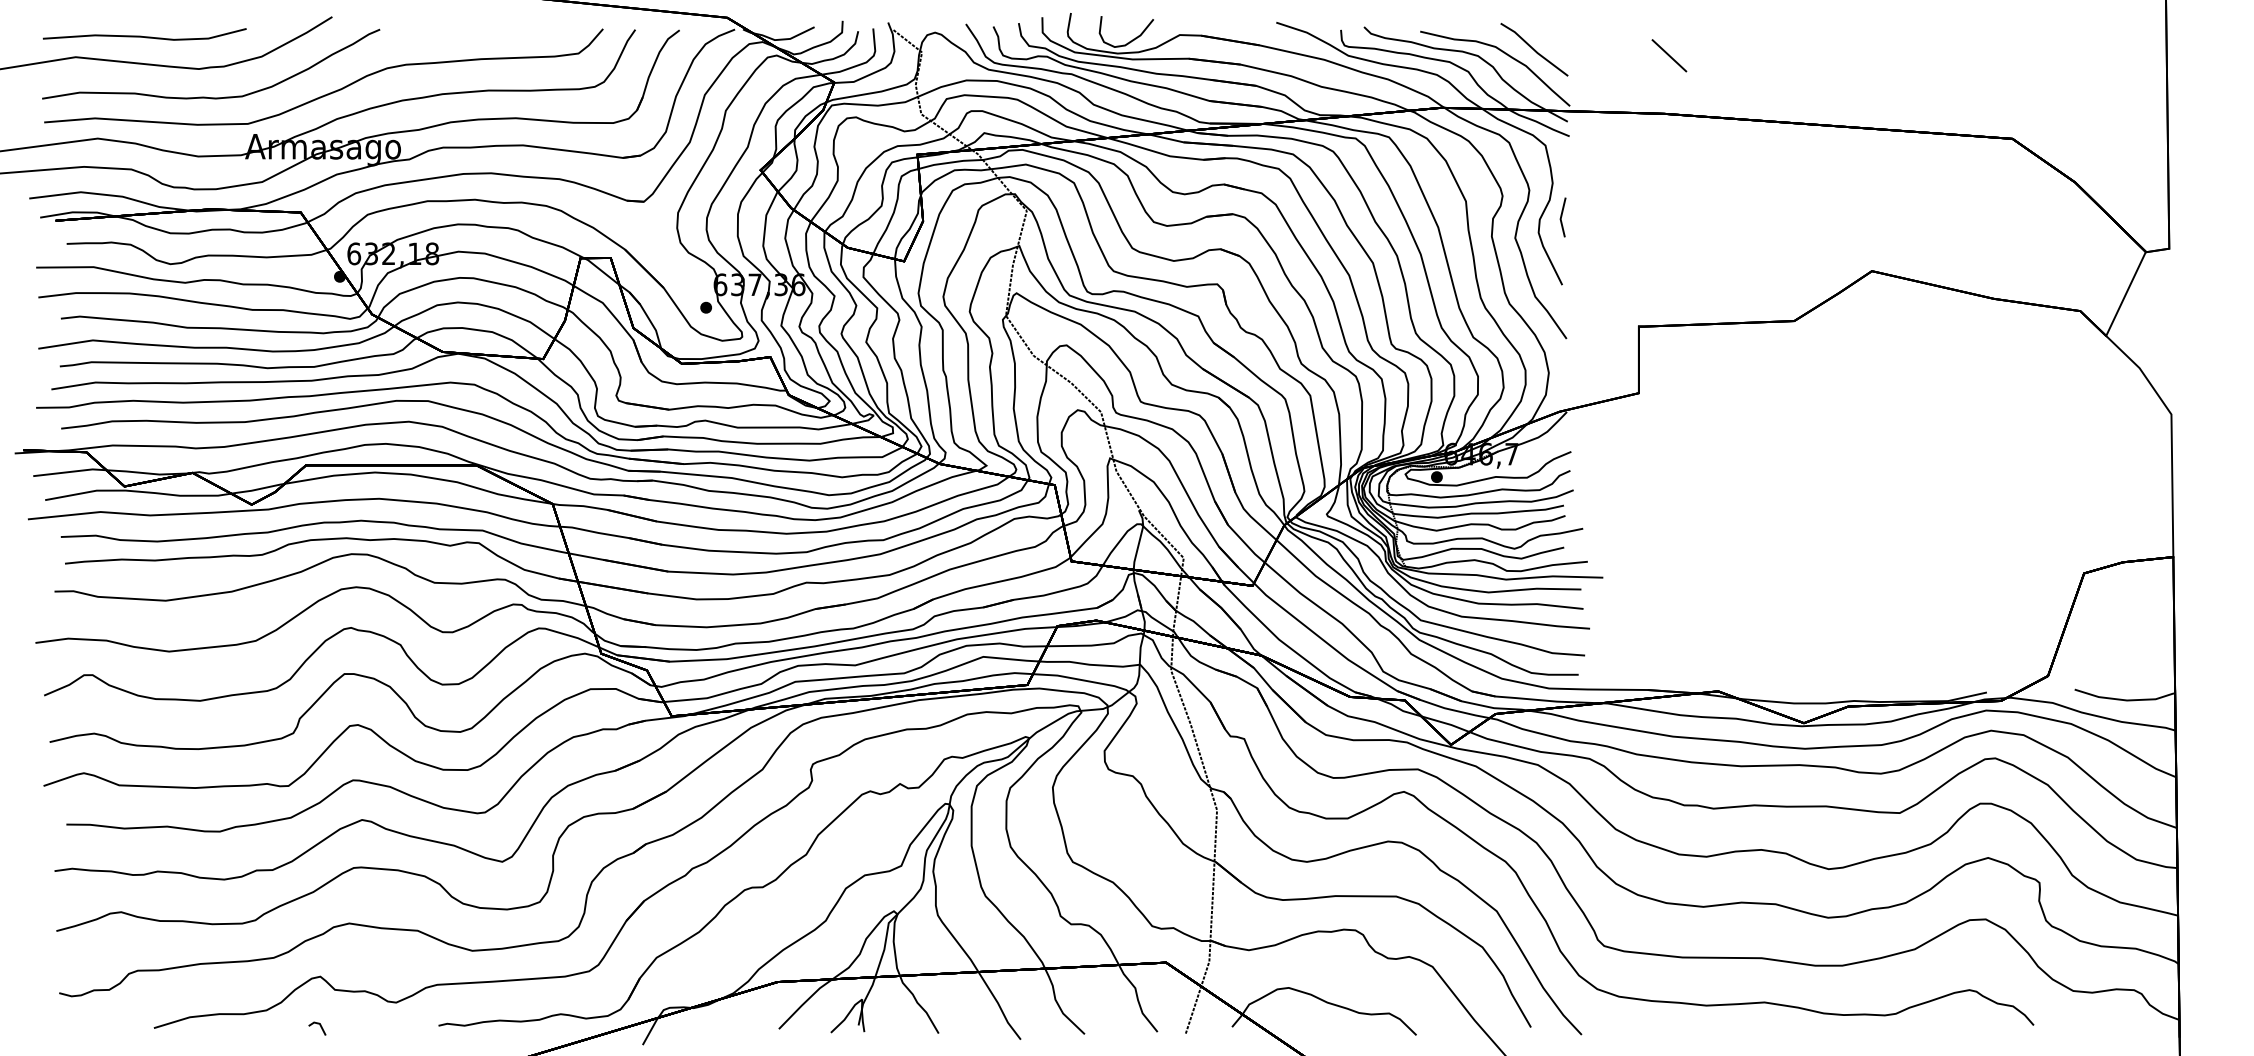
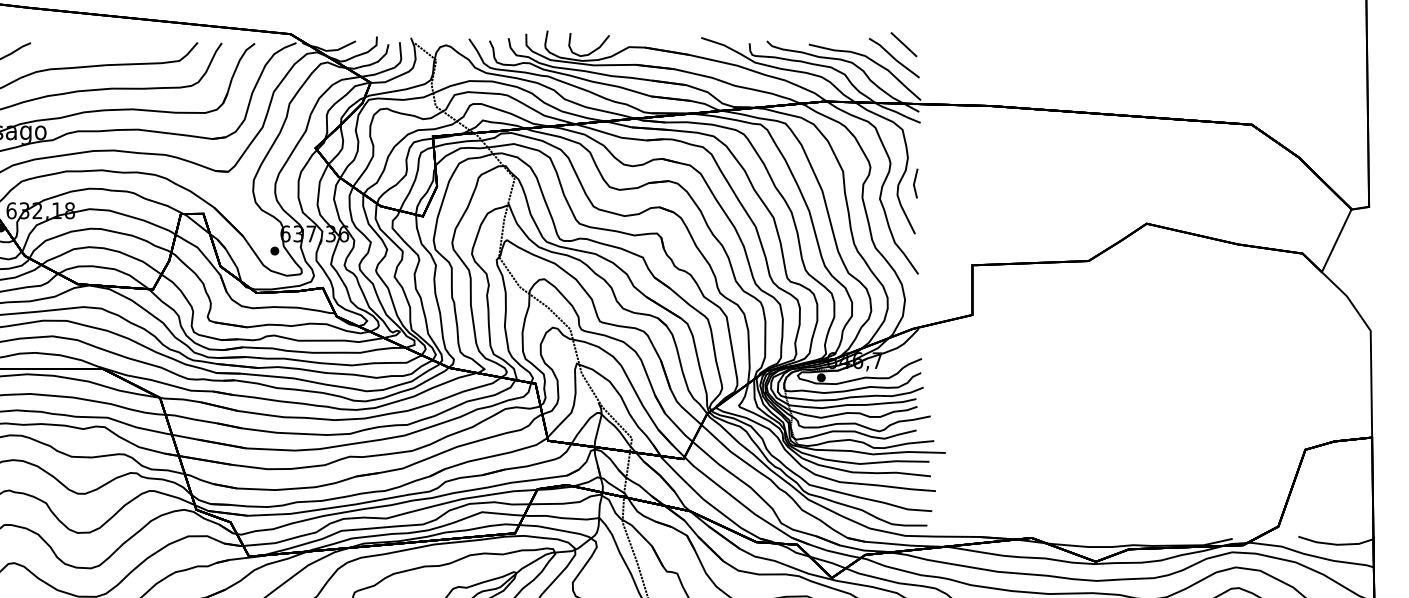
line: (1669, 55) -> (904, 44), moved

